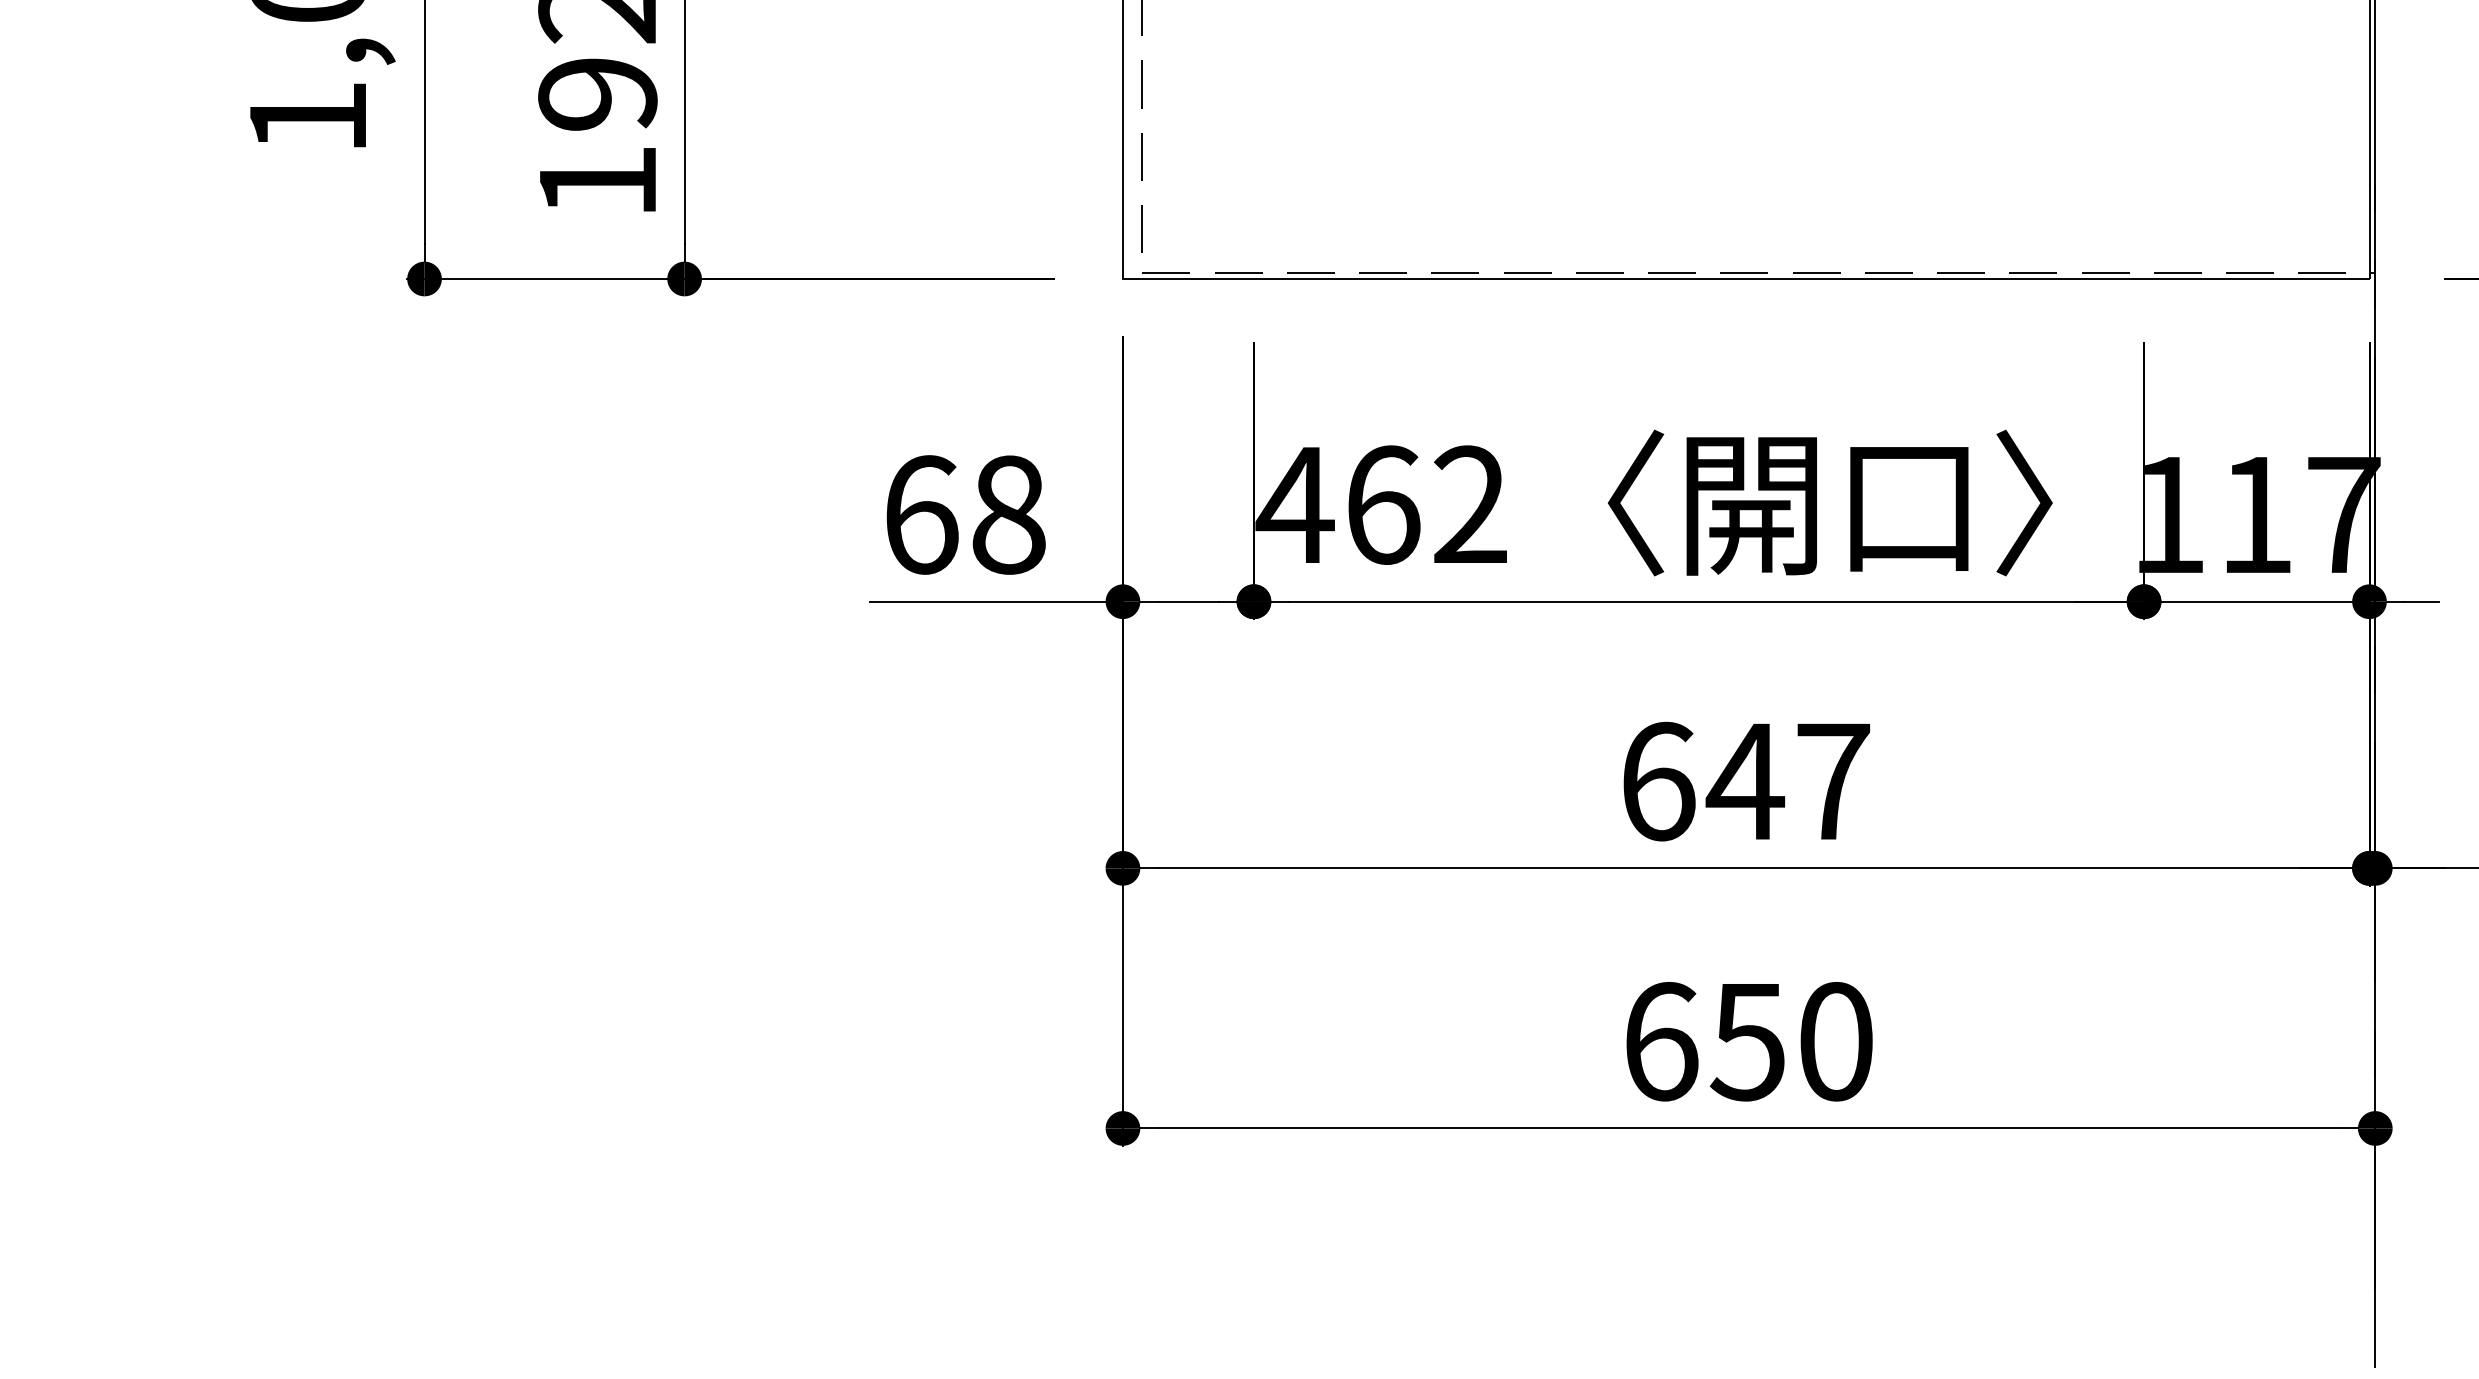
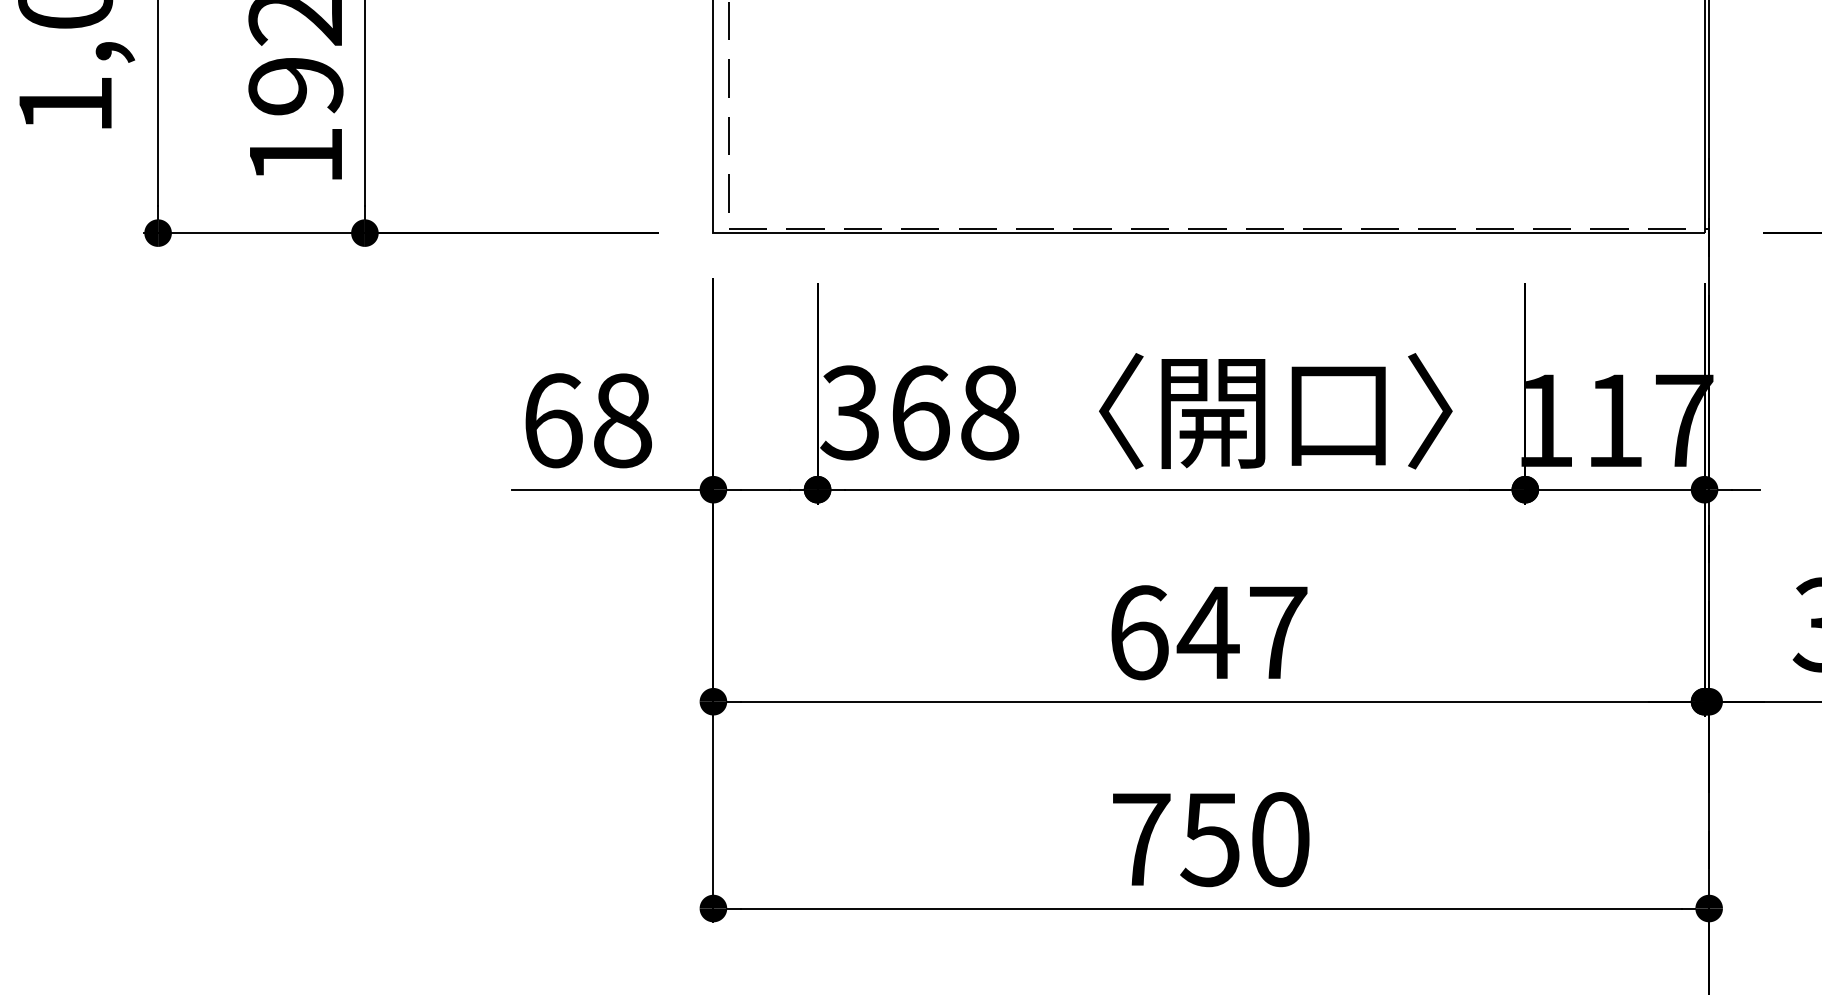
text: (1381, 504) -> (918, 412), 462 -> 368
text: (1661, 1041) -> (1141, 839), 650 -> 750

